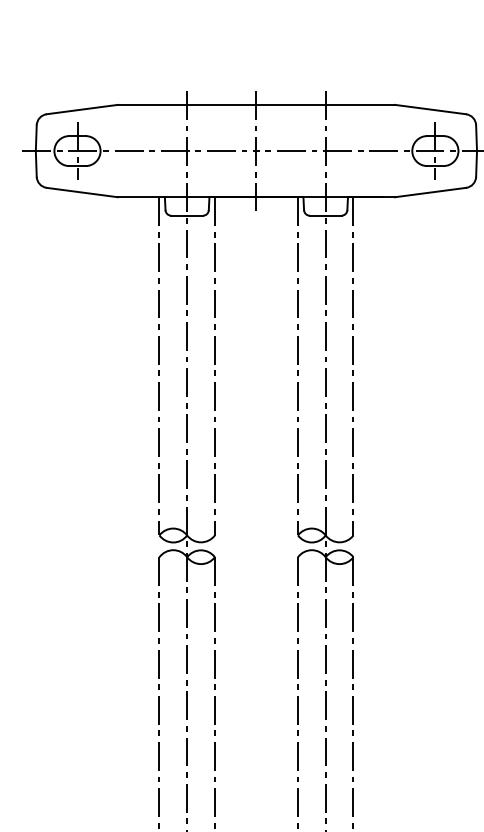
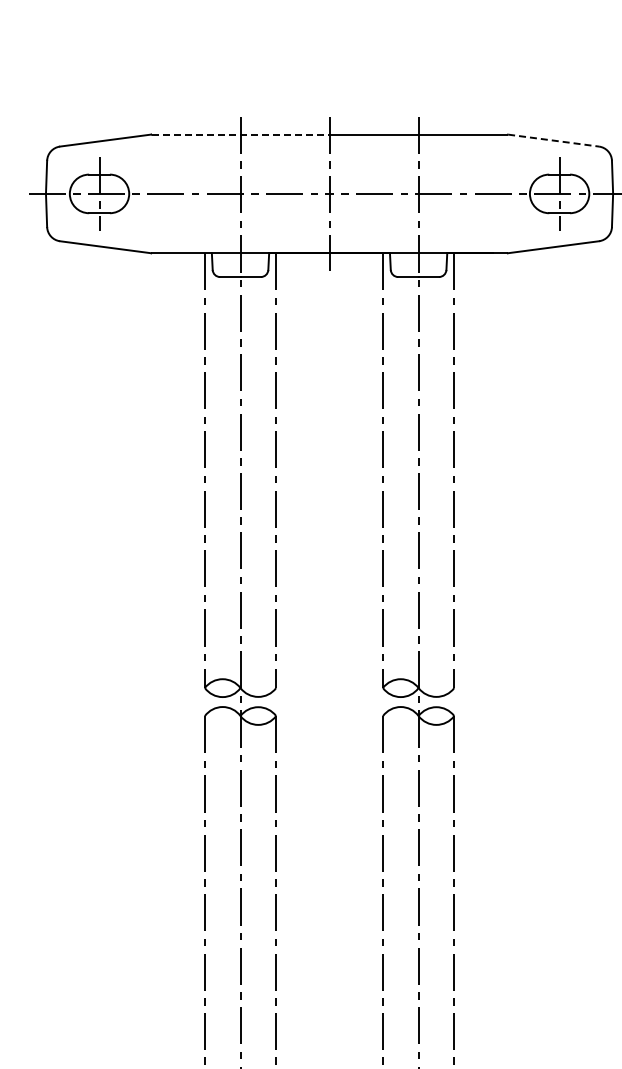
line: (187, 104) -> (240, 134), solid -> dashed
line: (430, 109) -> (553, 140), solid -> dashed

